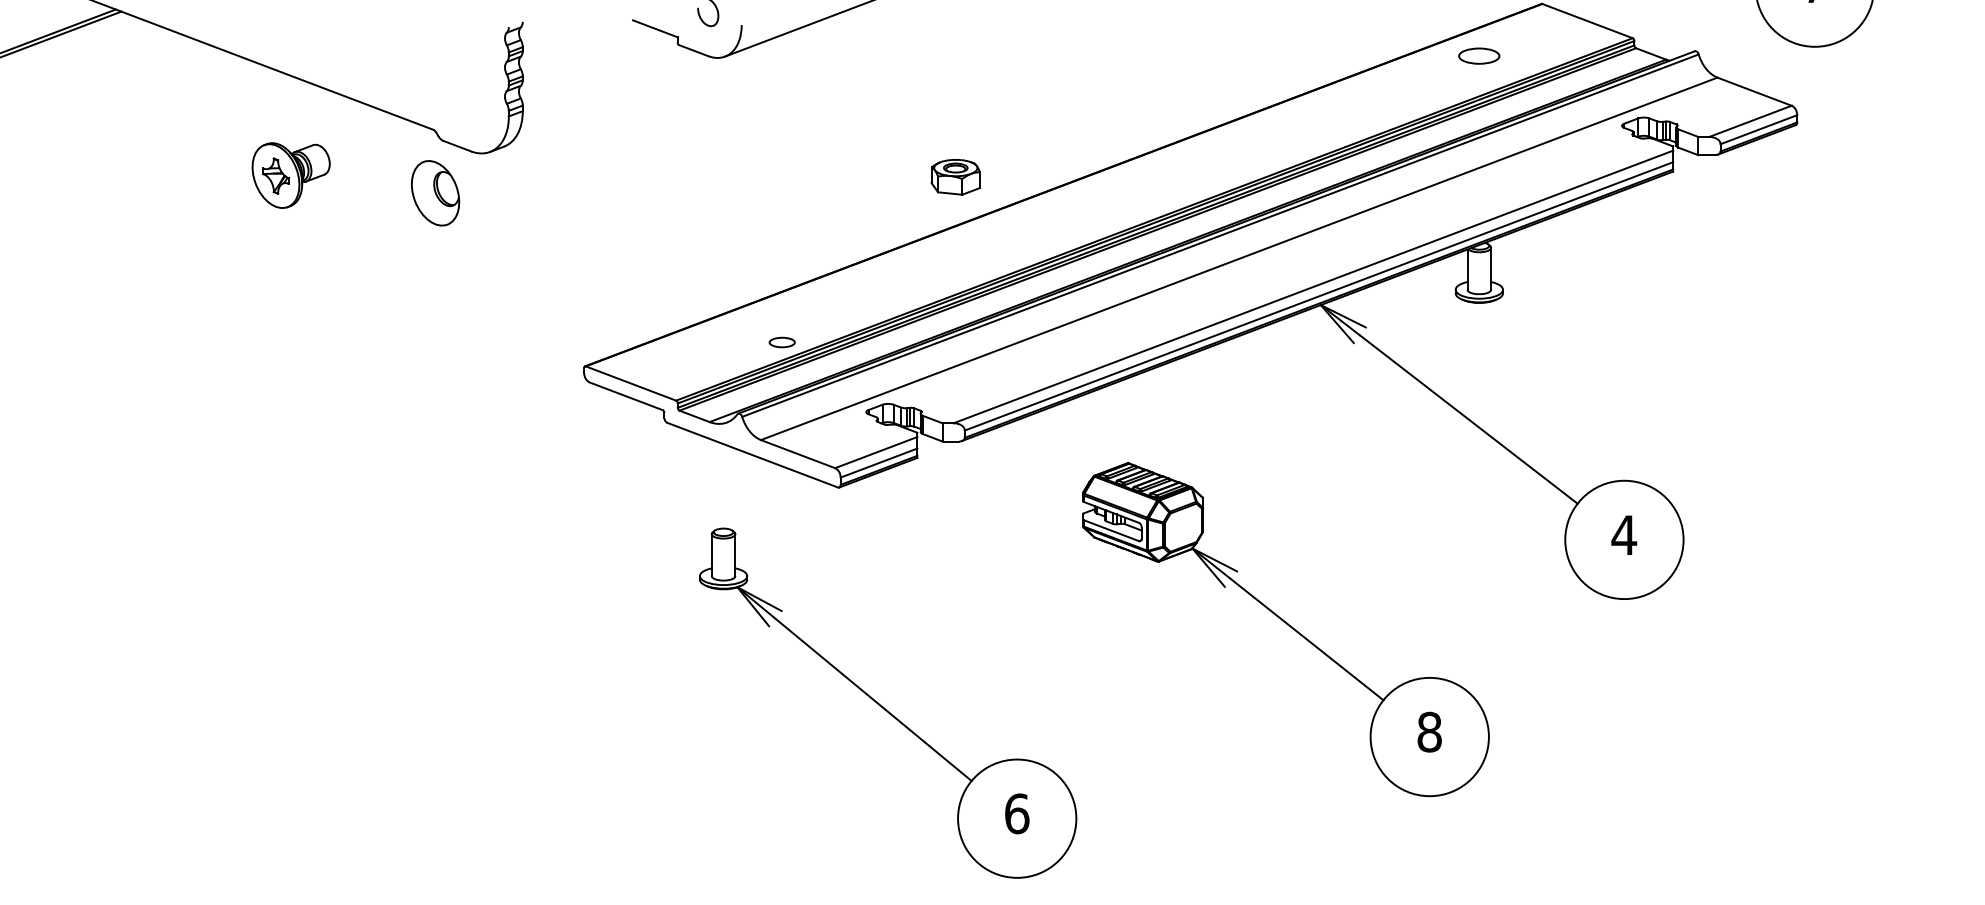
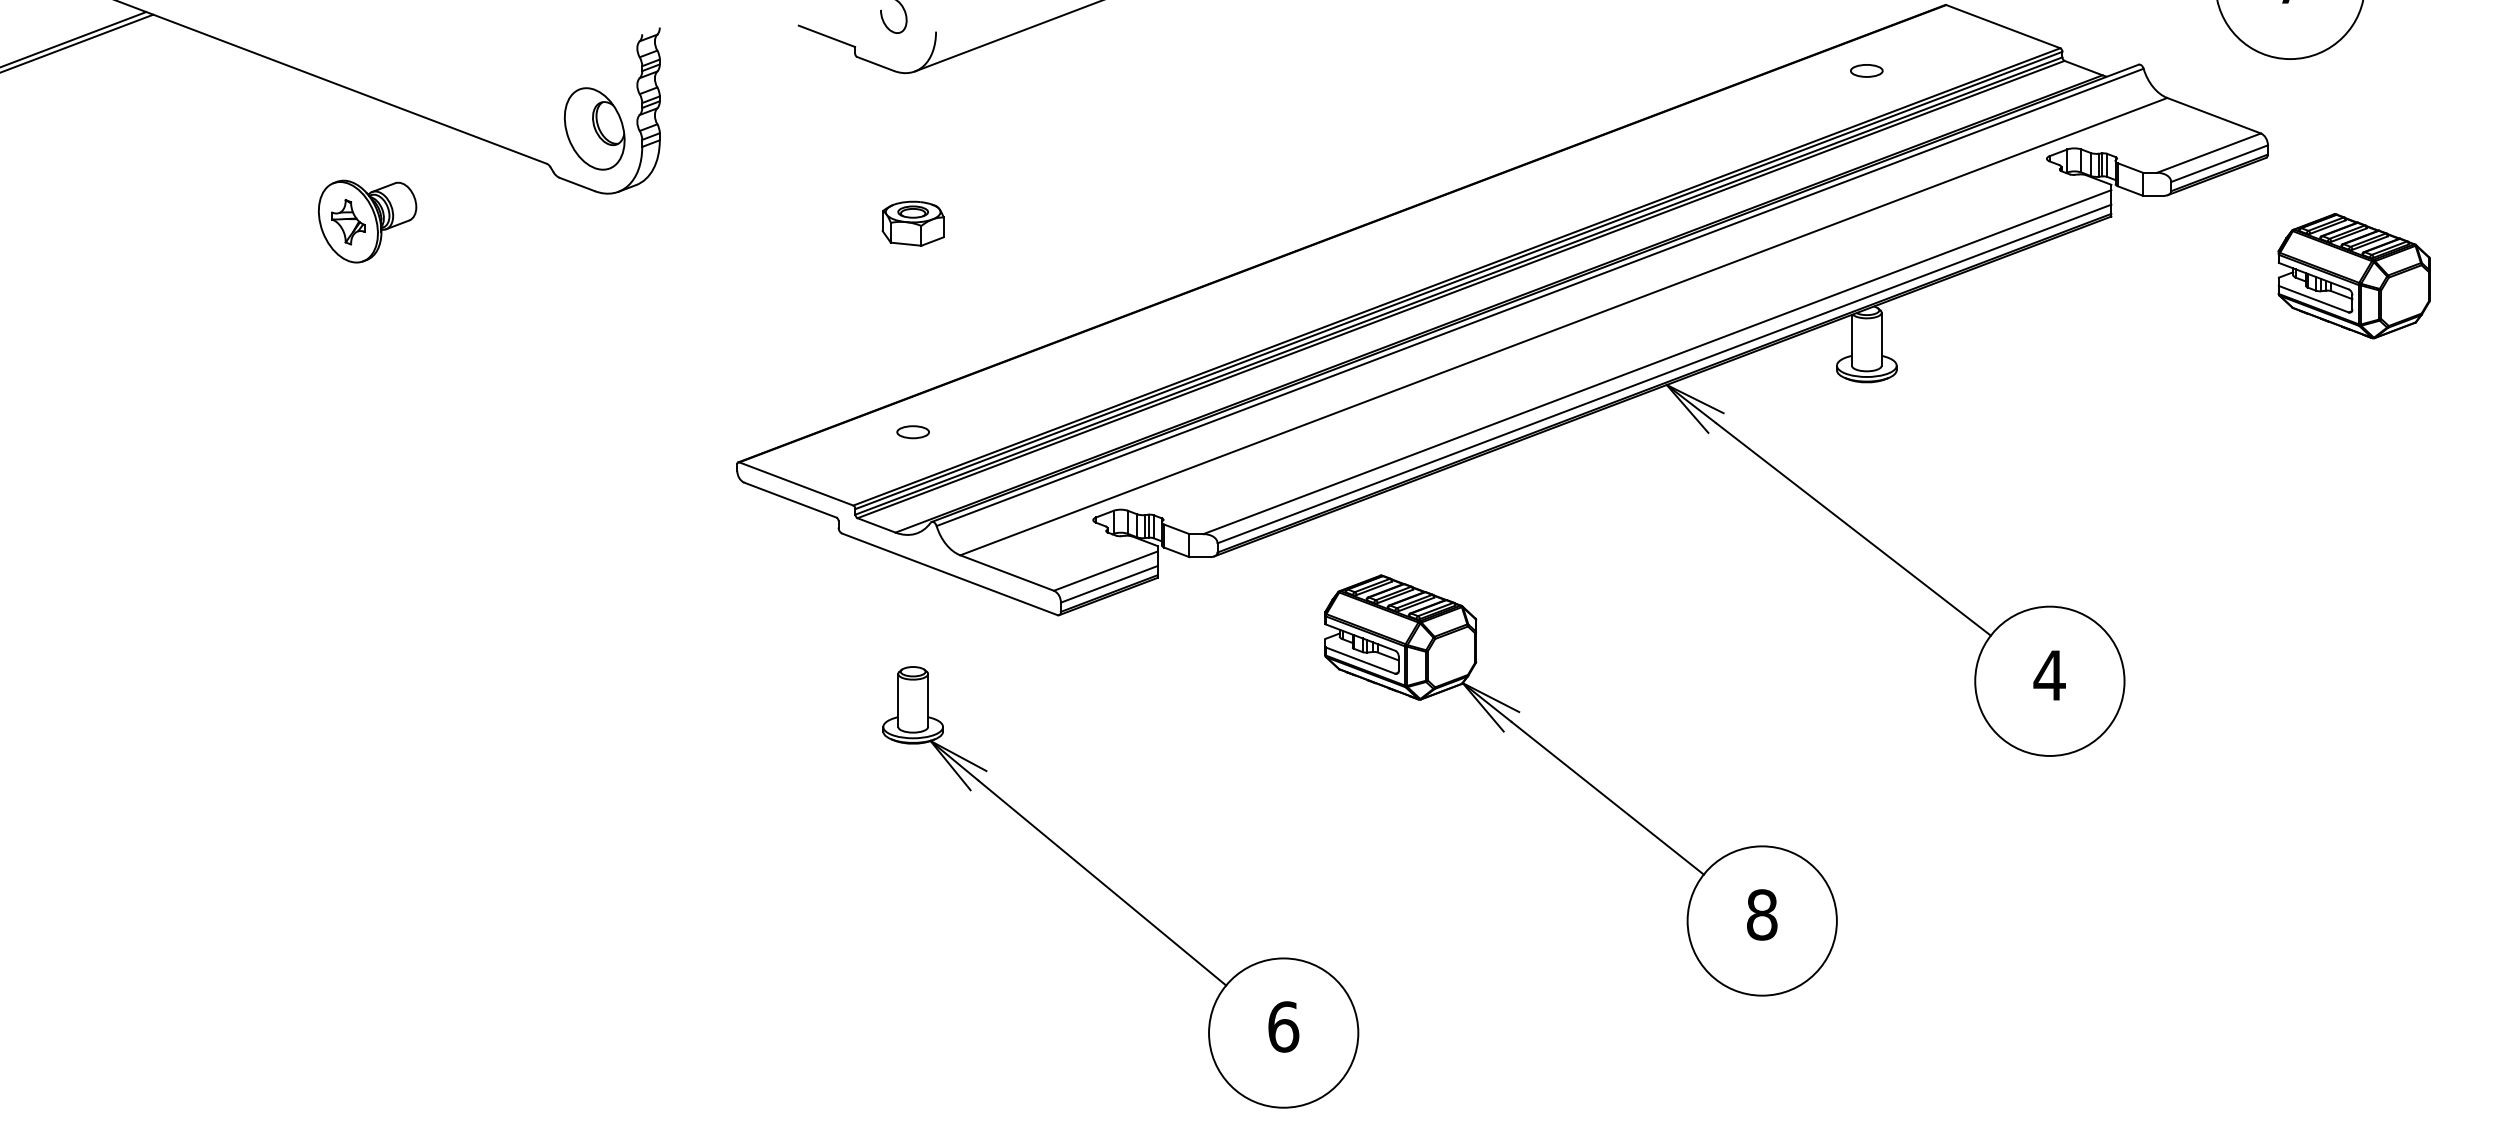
part: (1479, 55) -> (1866, 70), size x0.62
part: (955, 177) -> (912, 223), moved
part: (435, 192) -> (594, 128), moved
part: (1865, 219) -> (2353, 276), added
part: (781, 342) -> (912, 432), moved
part: (1285, 629) -> (1580, 785), moved

